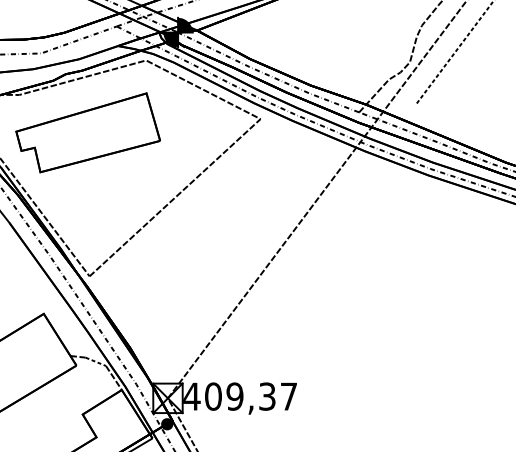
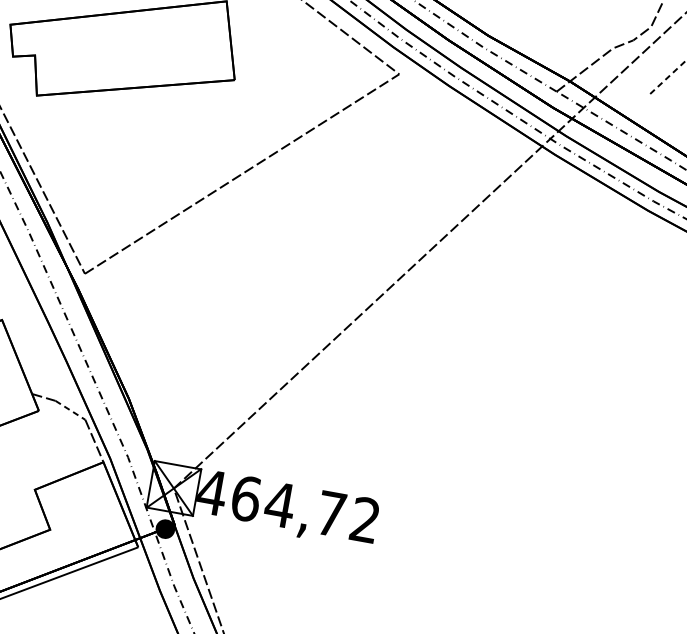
text: (250, 396) -> (304, 508), 409,37 -> 464,72

